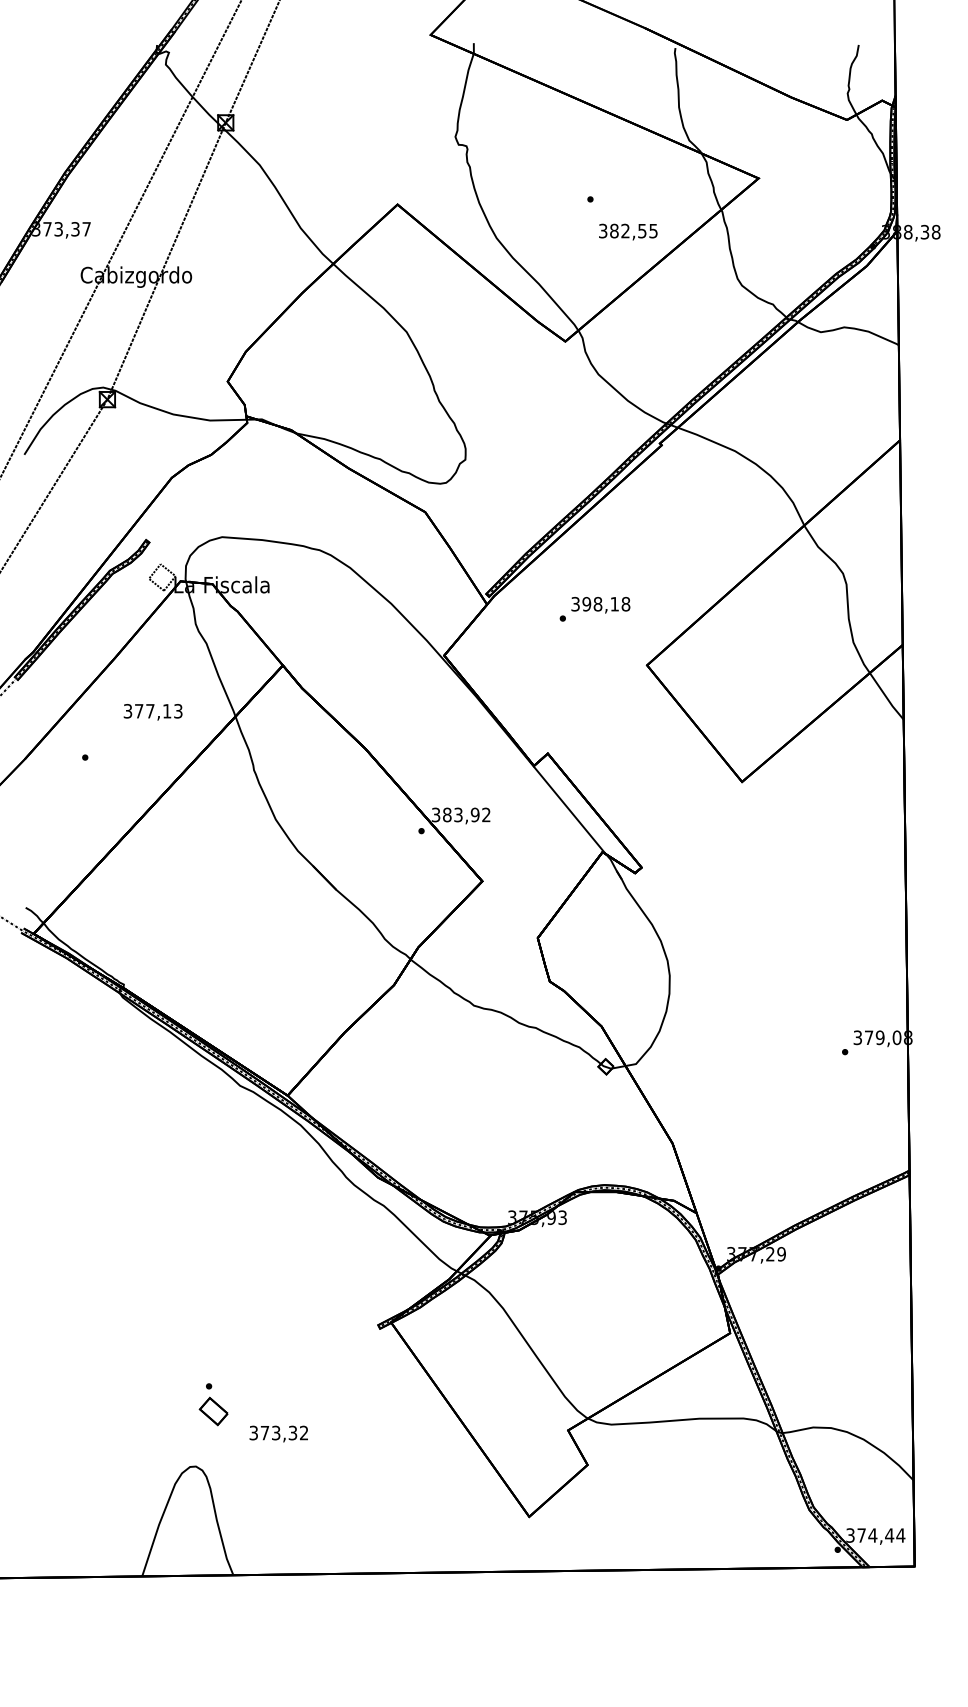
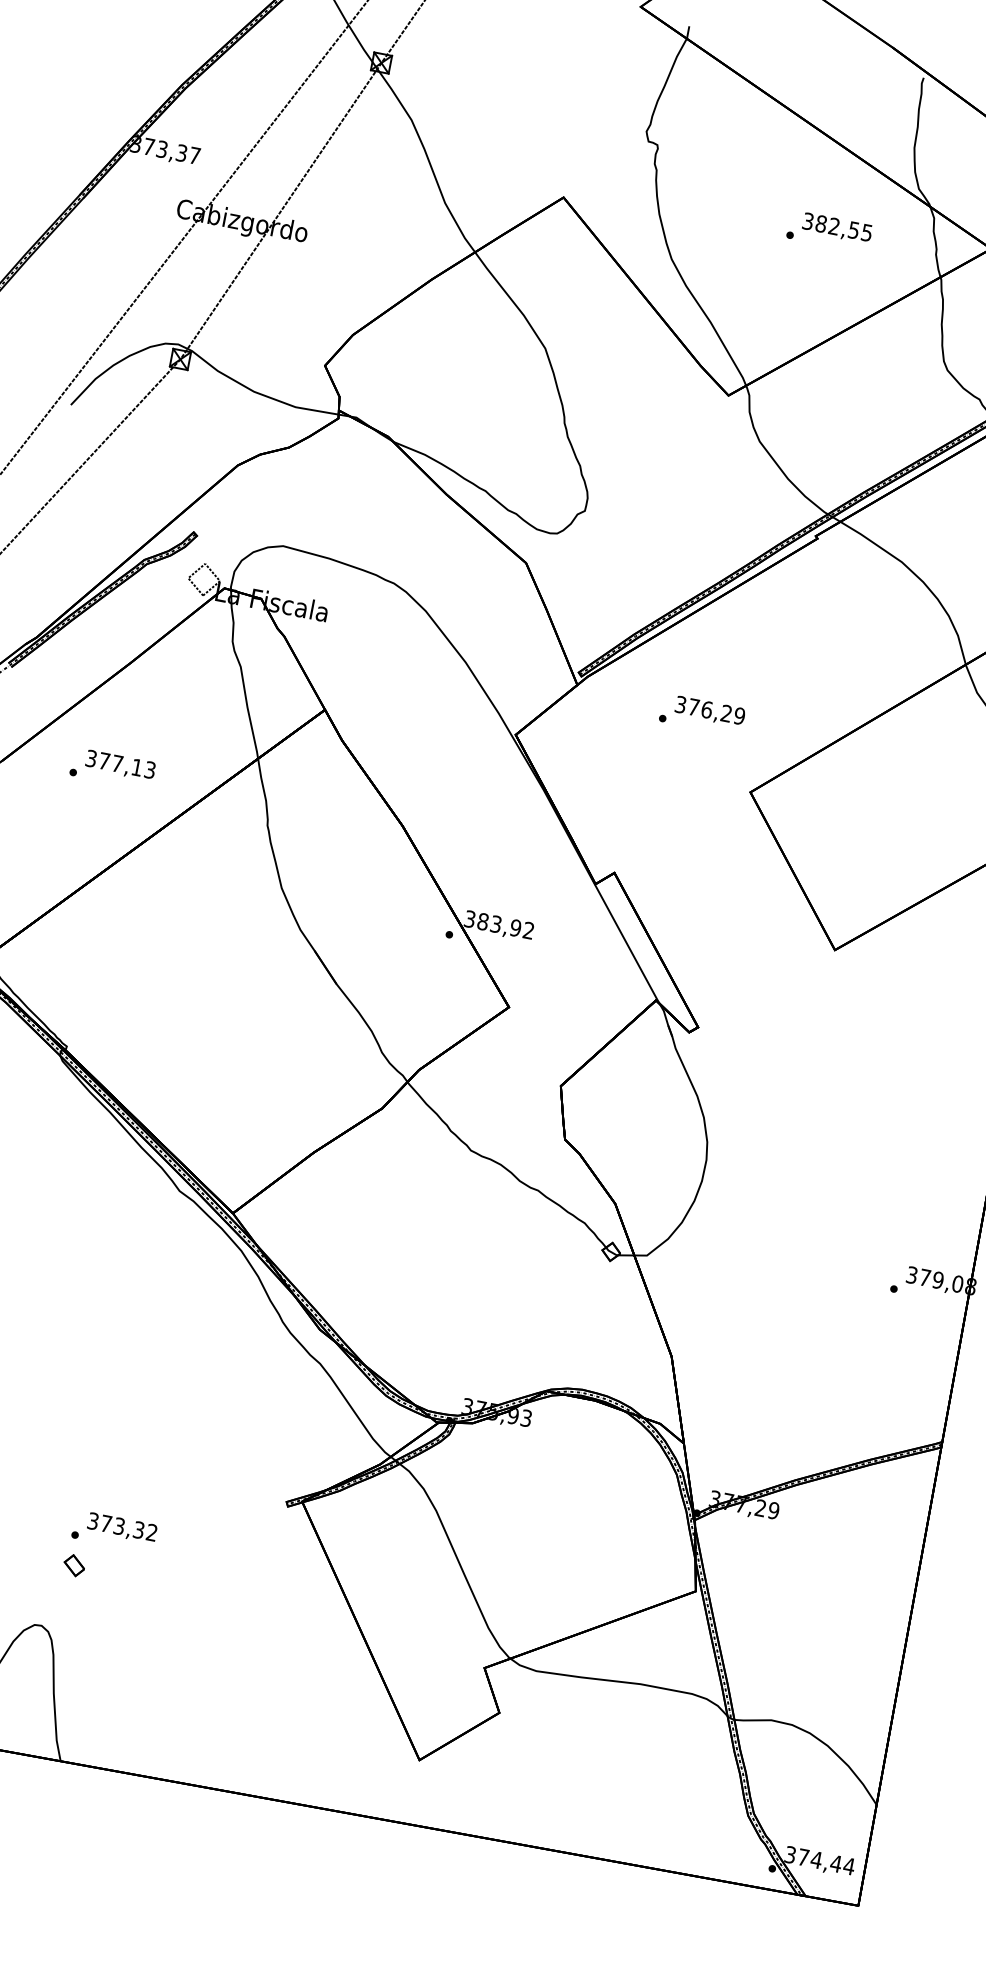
text: (628, 231) -> (837, 227), moved
text: (606, 603) -> (717, 710), 398,18 -> 376,29
text: (152, 712) -> (119, 765), moved
part: (212, 1411) -> (73, 1565), size x0.62
text: (278, 1433) -> (121, 1527), moved

